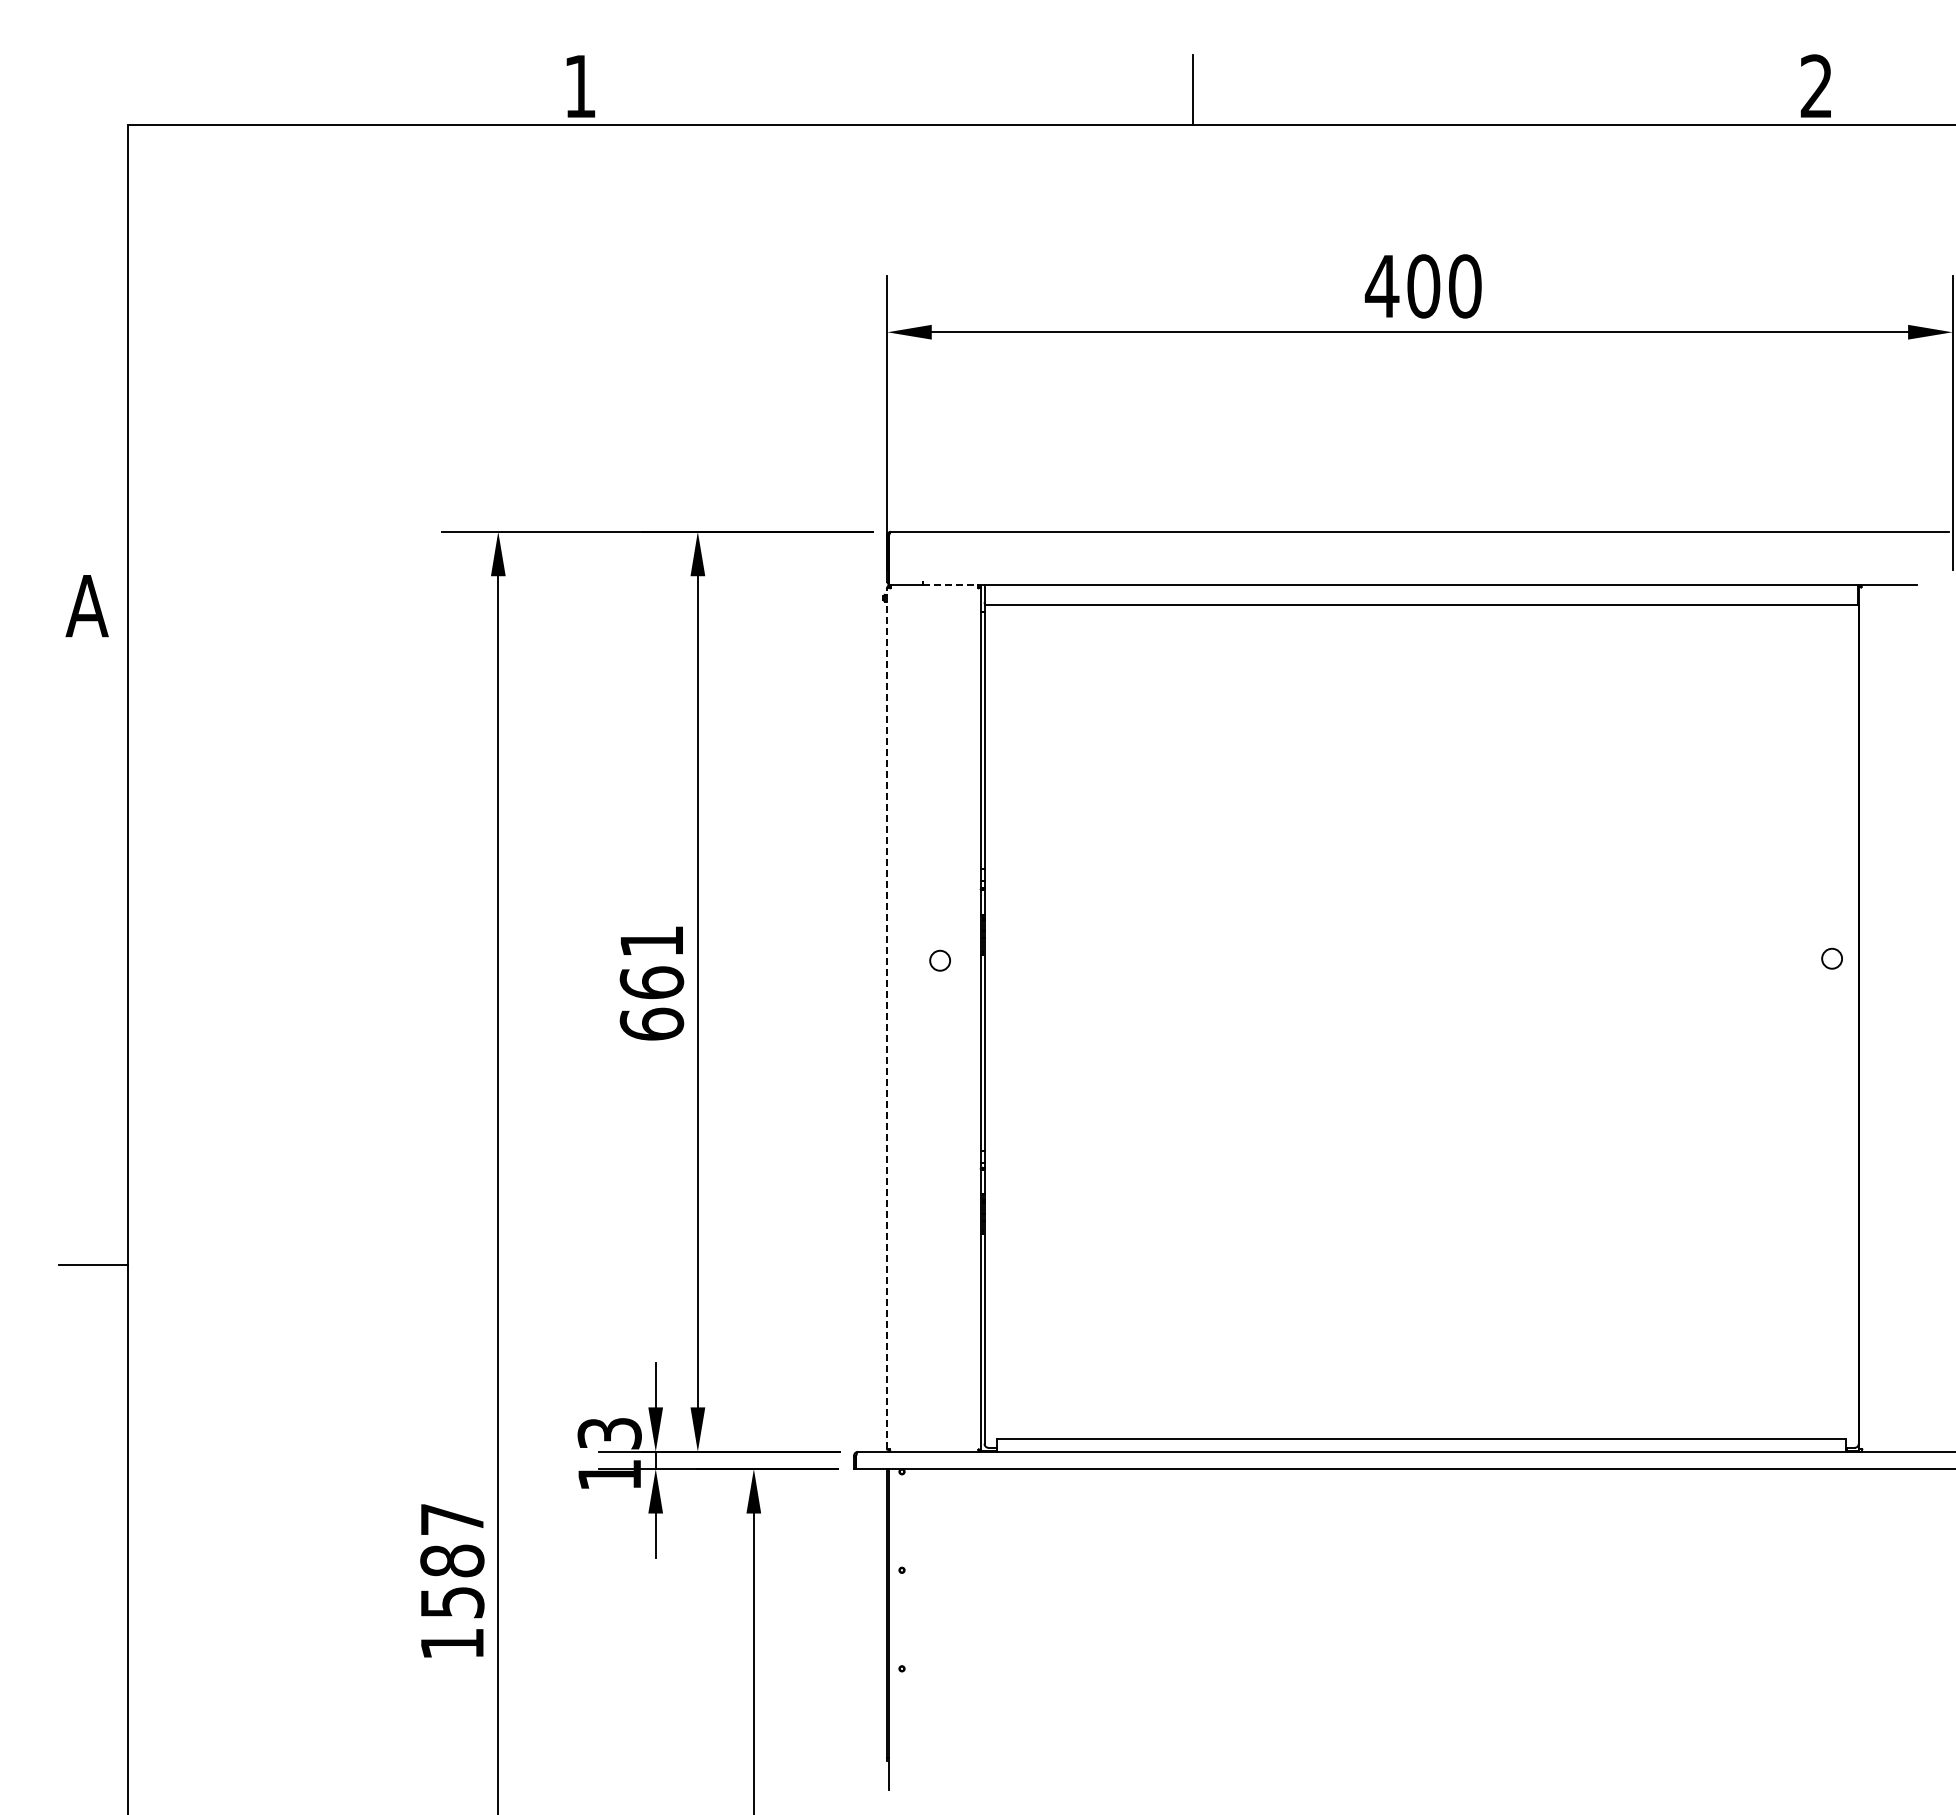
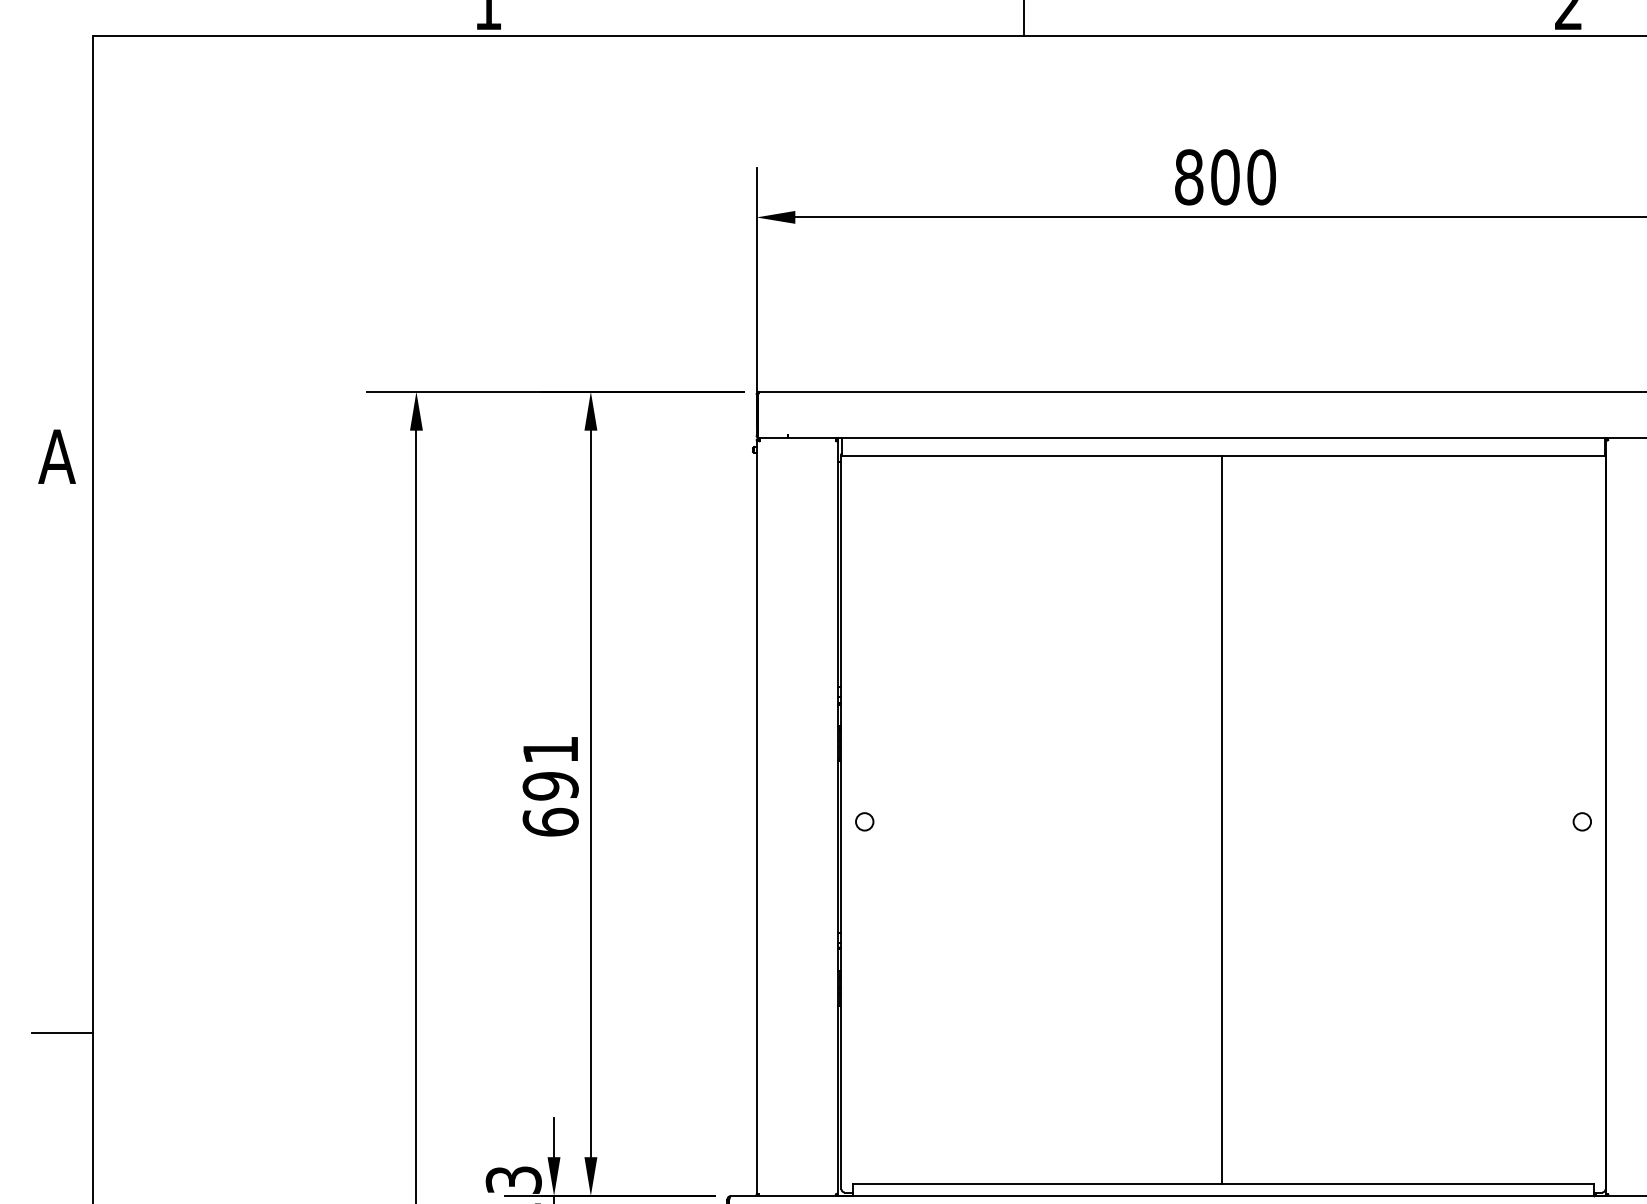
text: (1381, 286) -> (1188, 177), 400 -> 800
line: (951, 585) -> (812, 438), dashed -> solid
circle: (1831, 958) -> (1581, 821), moved
circle: (939, 960) -> (864, 821), moved
text: (651, 982) -> (550, 785), 661 -> 691
line: (887, 1018) -> (756, 817), dashed -> solid
line: (1419, 1021) -> (1221, 819), added

